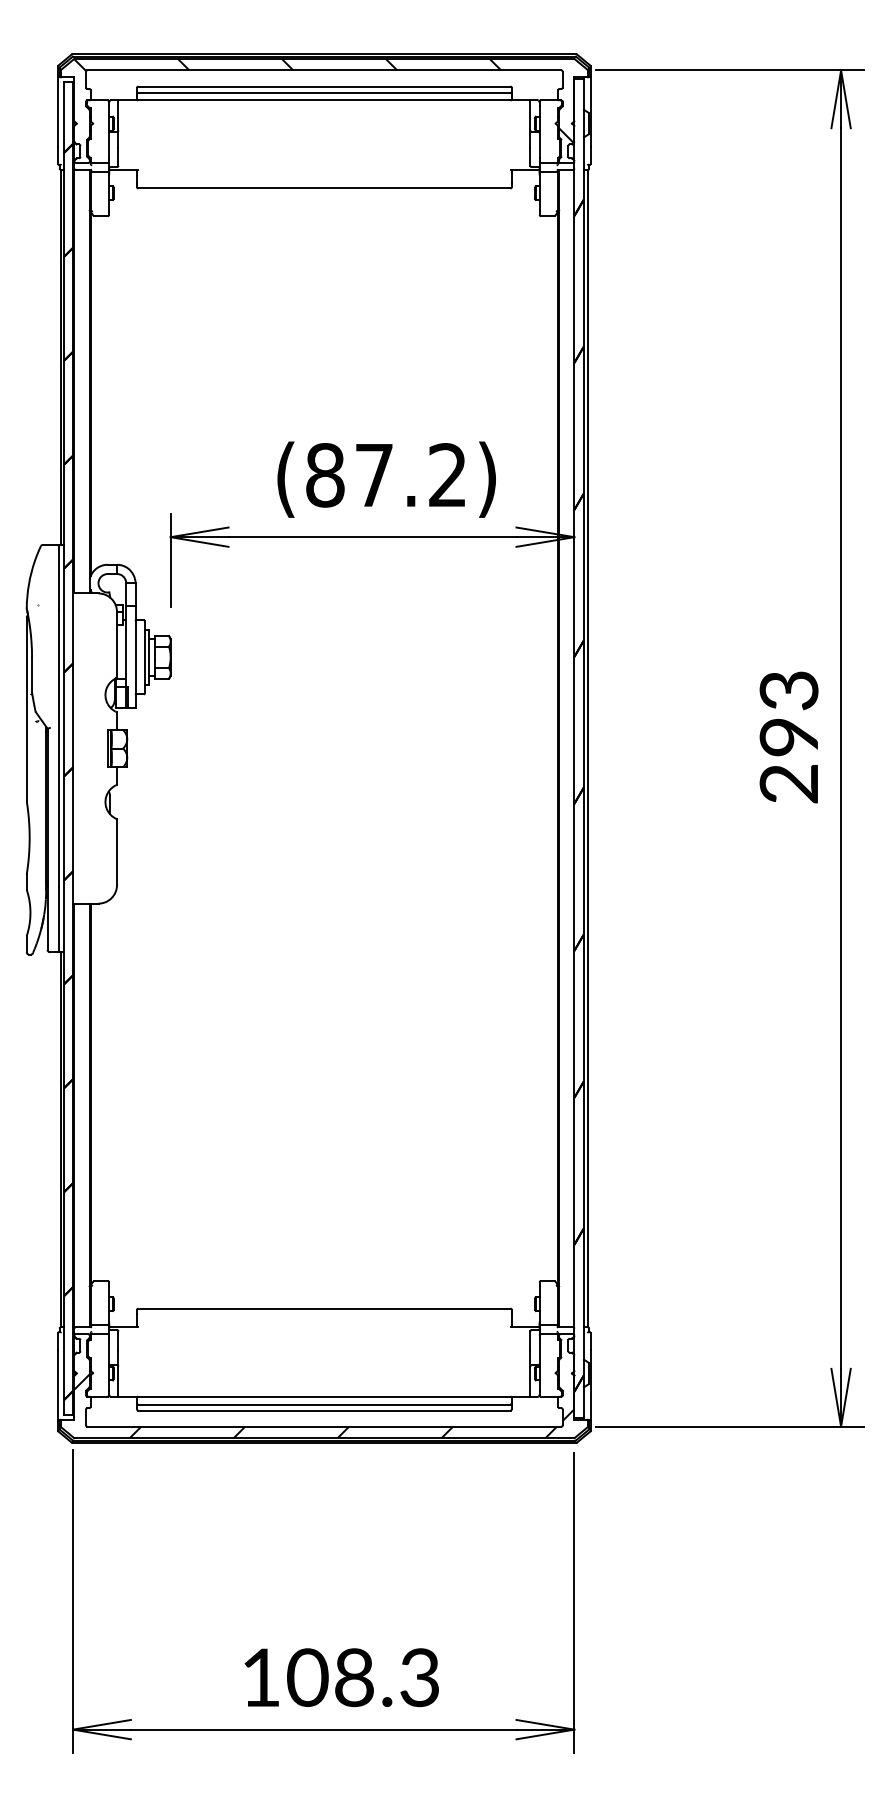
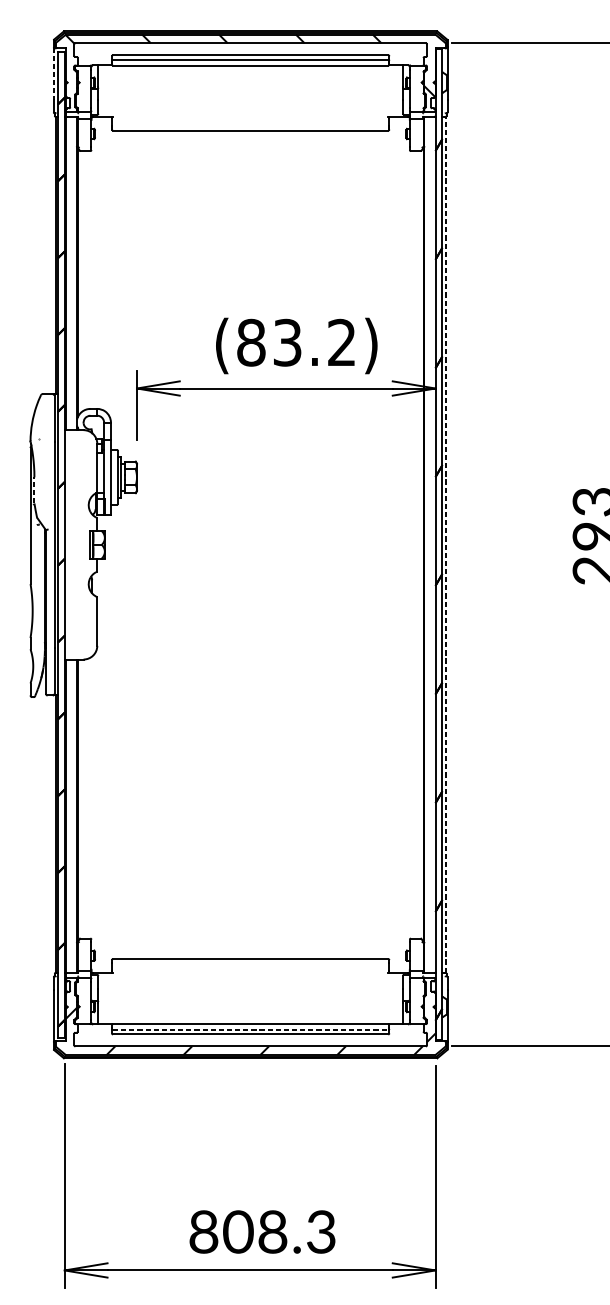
line: (58, 111) -> (54, 73), solid -> dashed
text: (373, 475) -> (286, 342), (87.2) -> (83.2)
line: (32, 674) -> (34, 490), solid -> dashed
line: (588, 748) -> (445, 544), solid -> dashed
line: (324, 1404) -> (250, 1029), solid -> dashed
text: (260, 1677) -> (203, 1231), 108.3 -> 808.3

